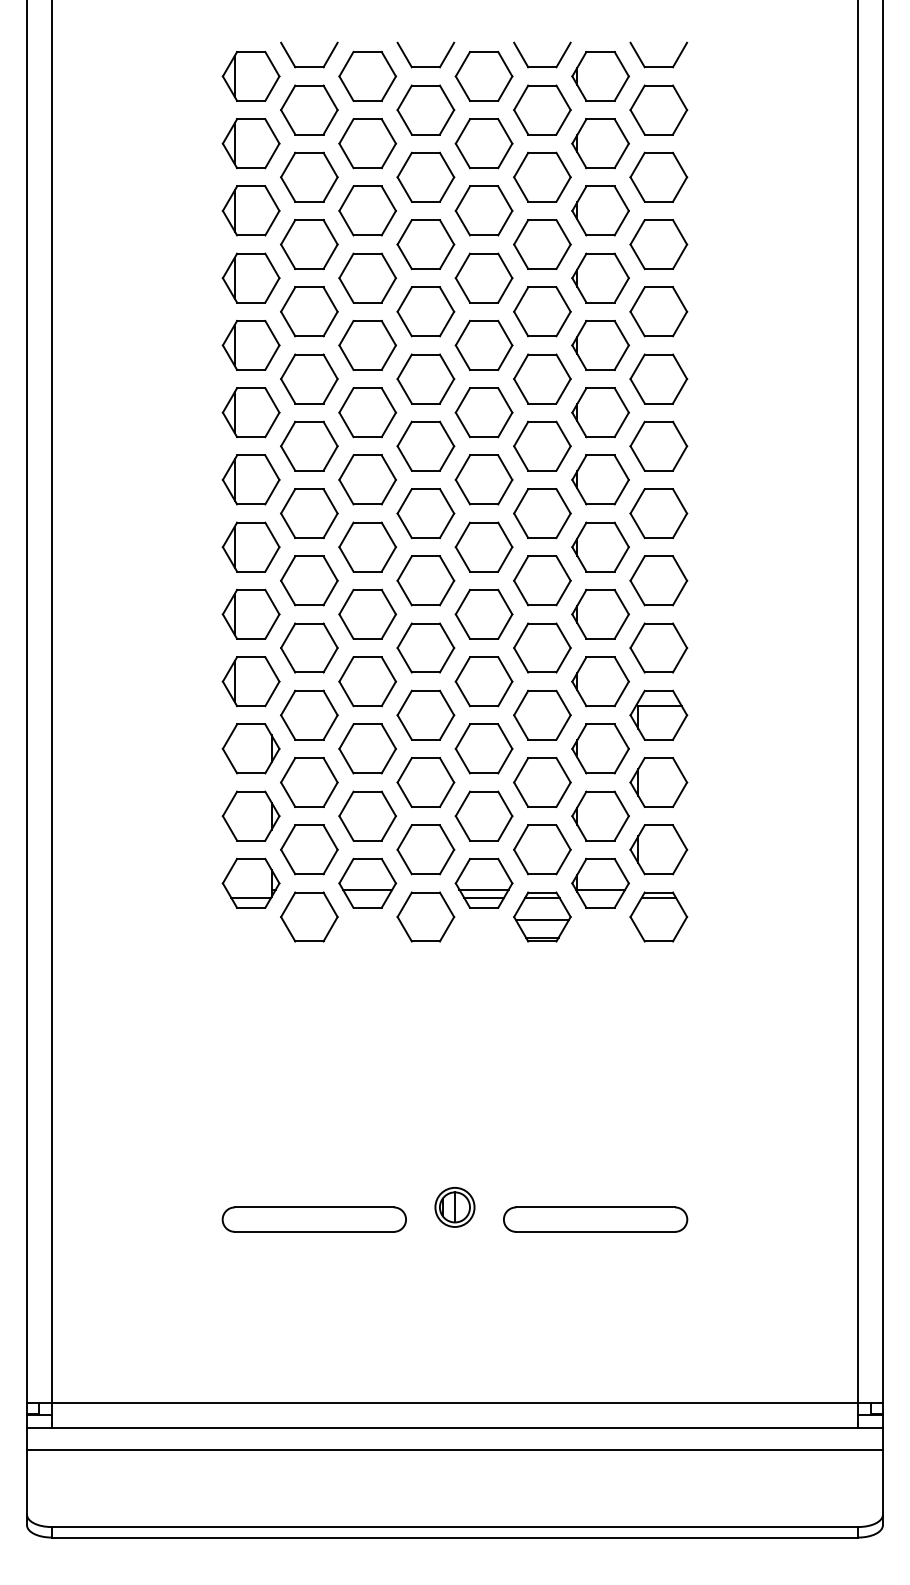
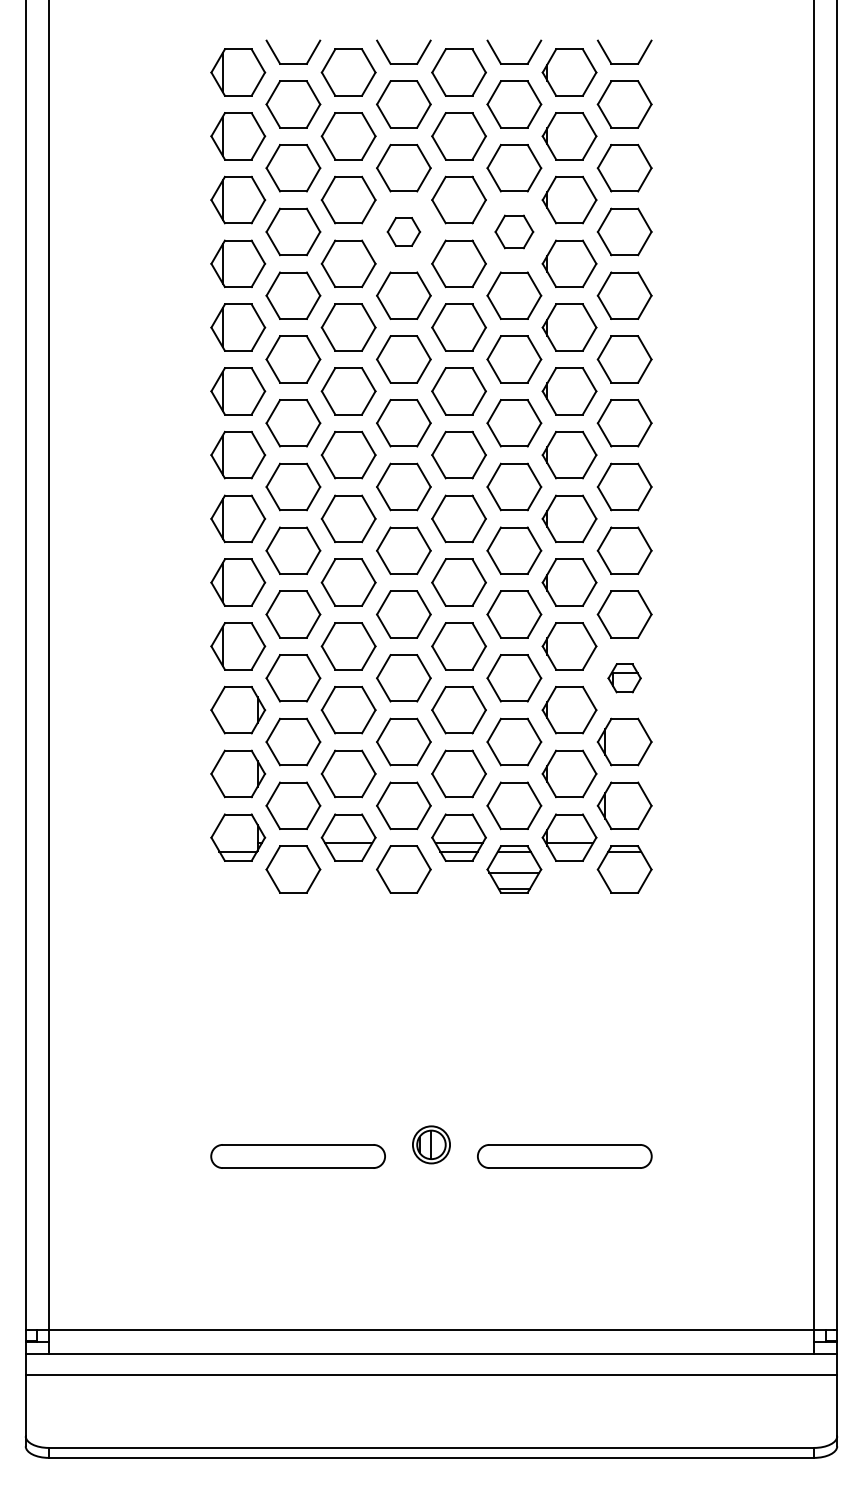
part: (425, 244) -> (403, 231), size x0.6
part: (542, 244) -> (514, 231), size x0.7
part: (658, 715) -> (624, 678), size x0.6

